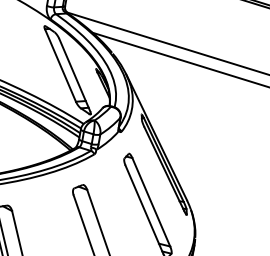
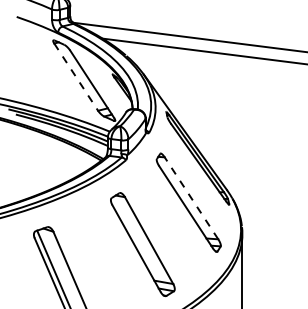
line: (60, 65) -> (76, 77), solid -> dashed
line: (151, 202) -> (191, 198), solid -> dashed

